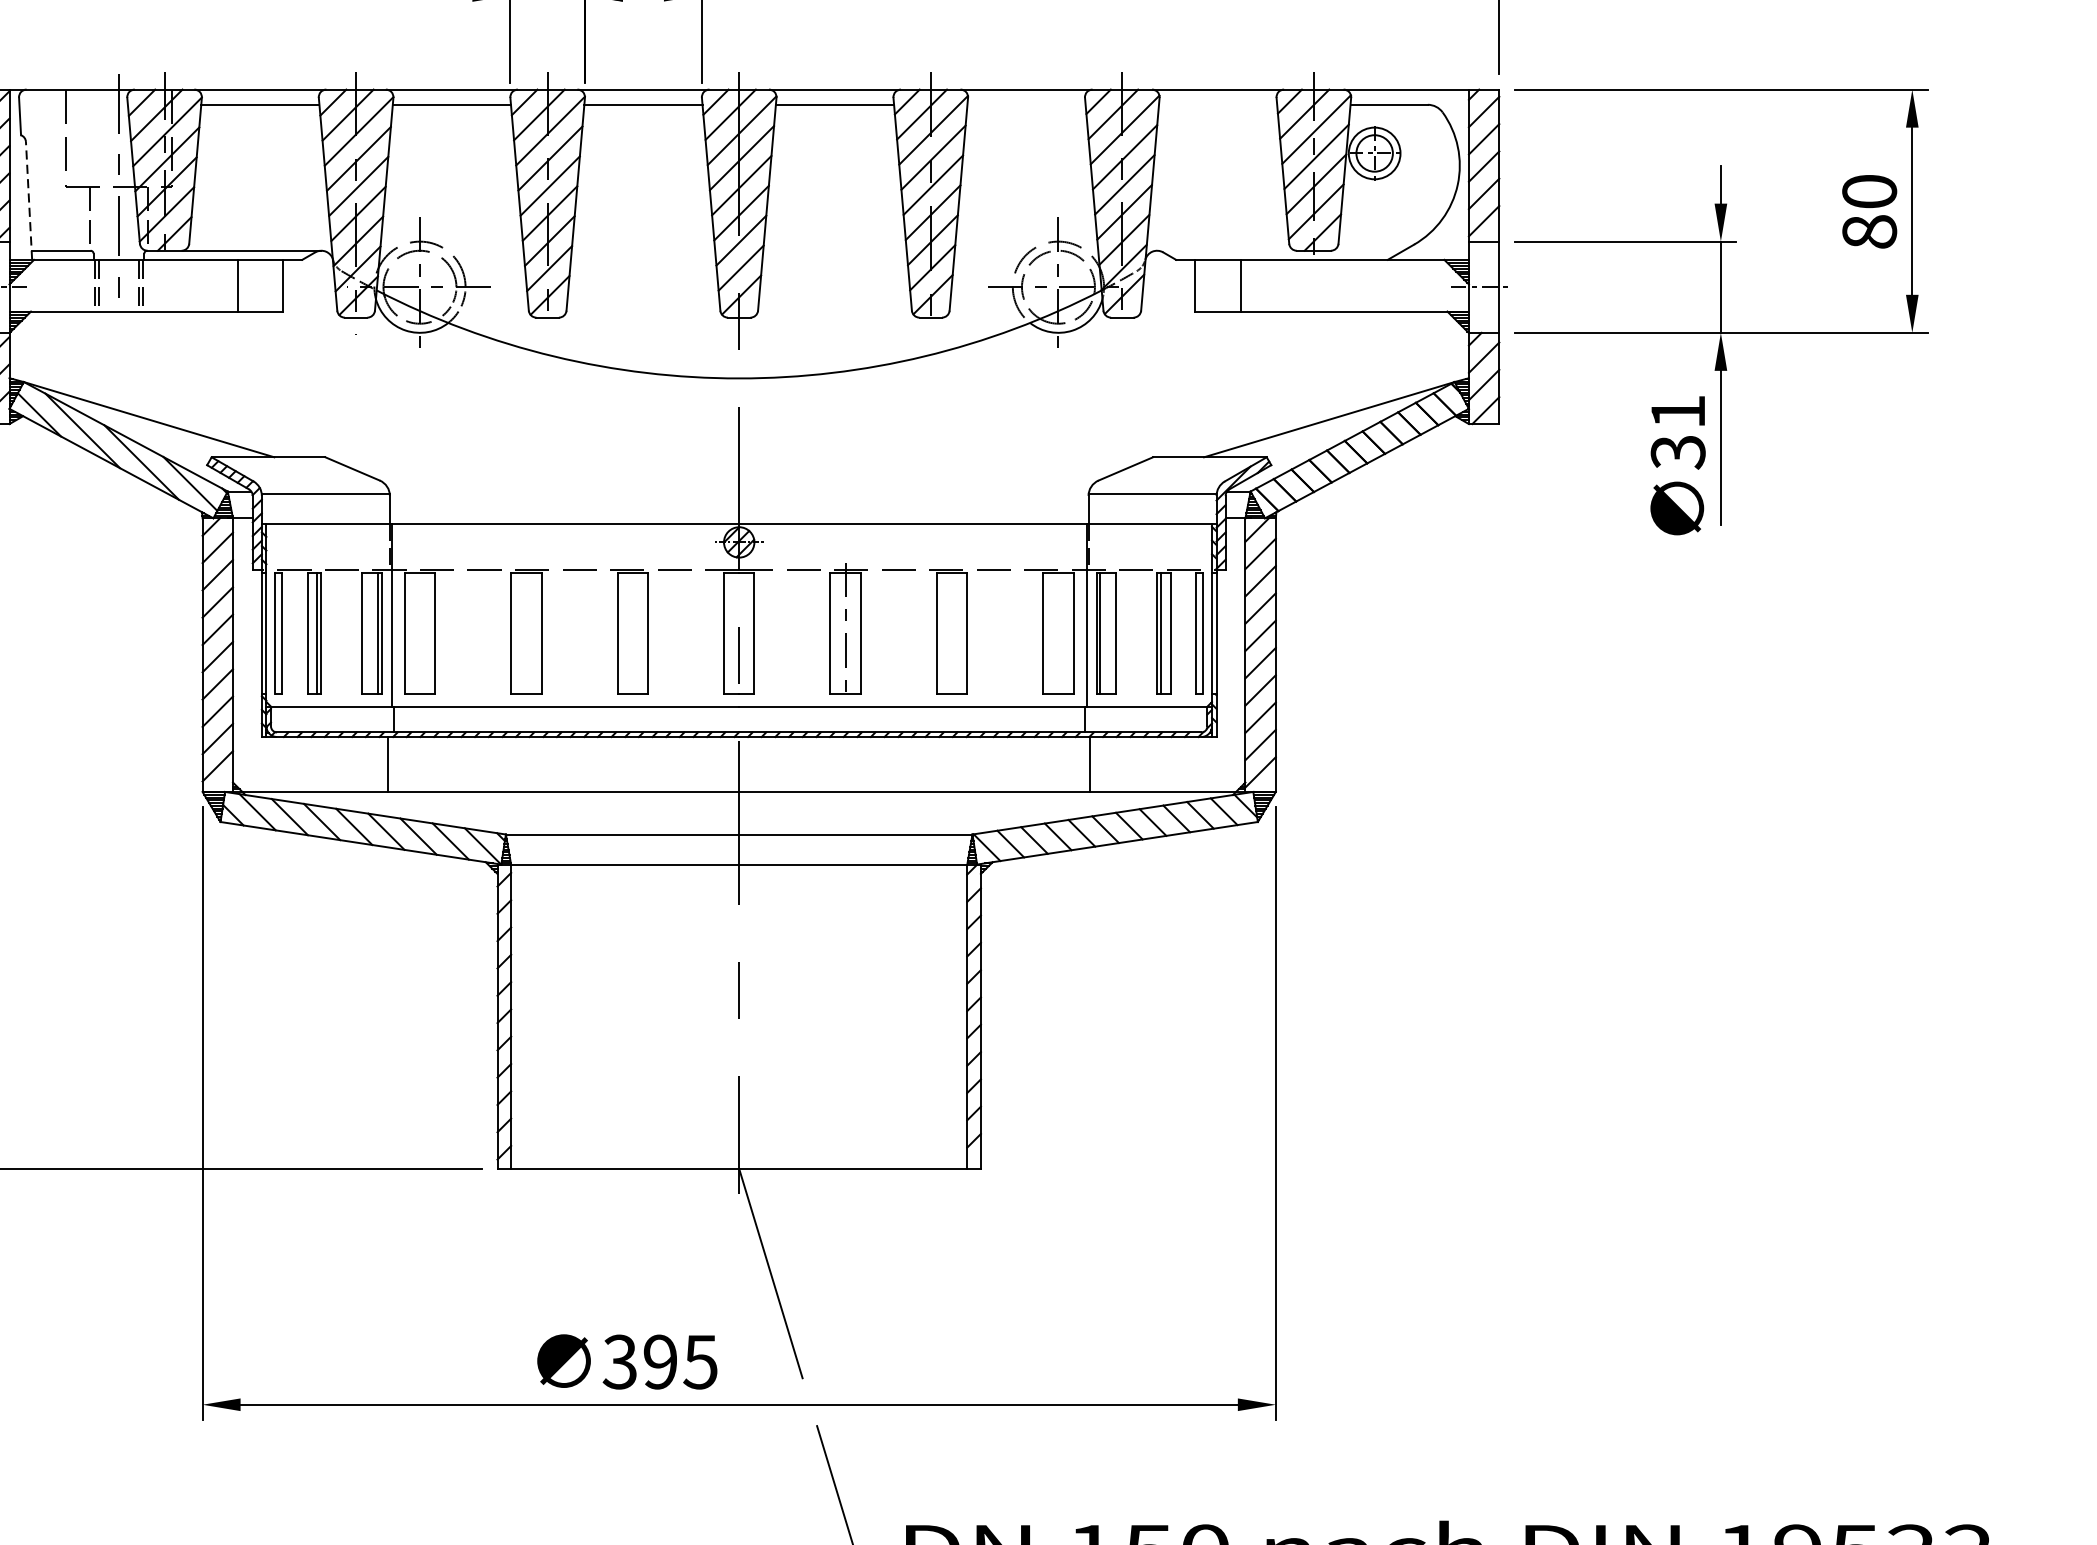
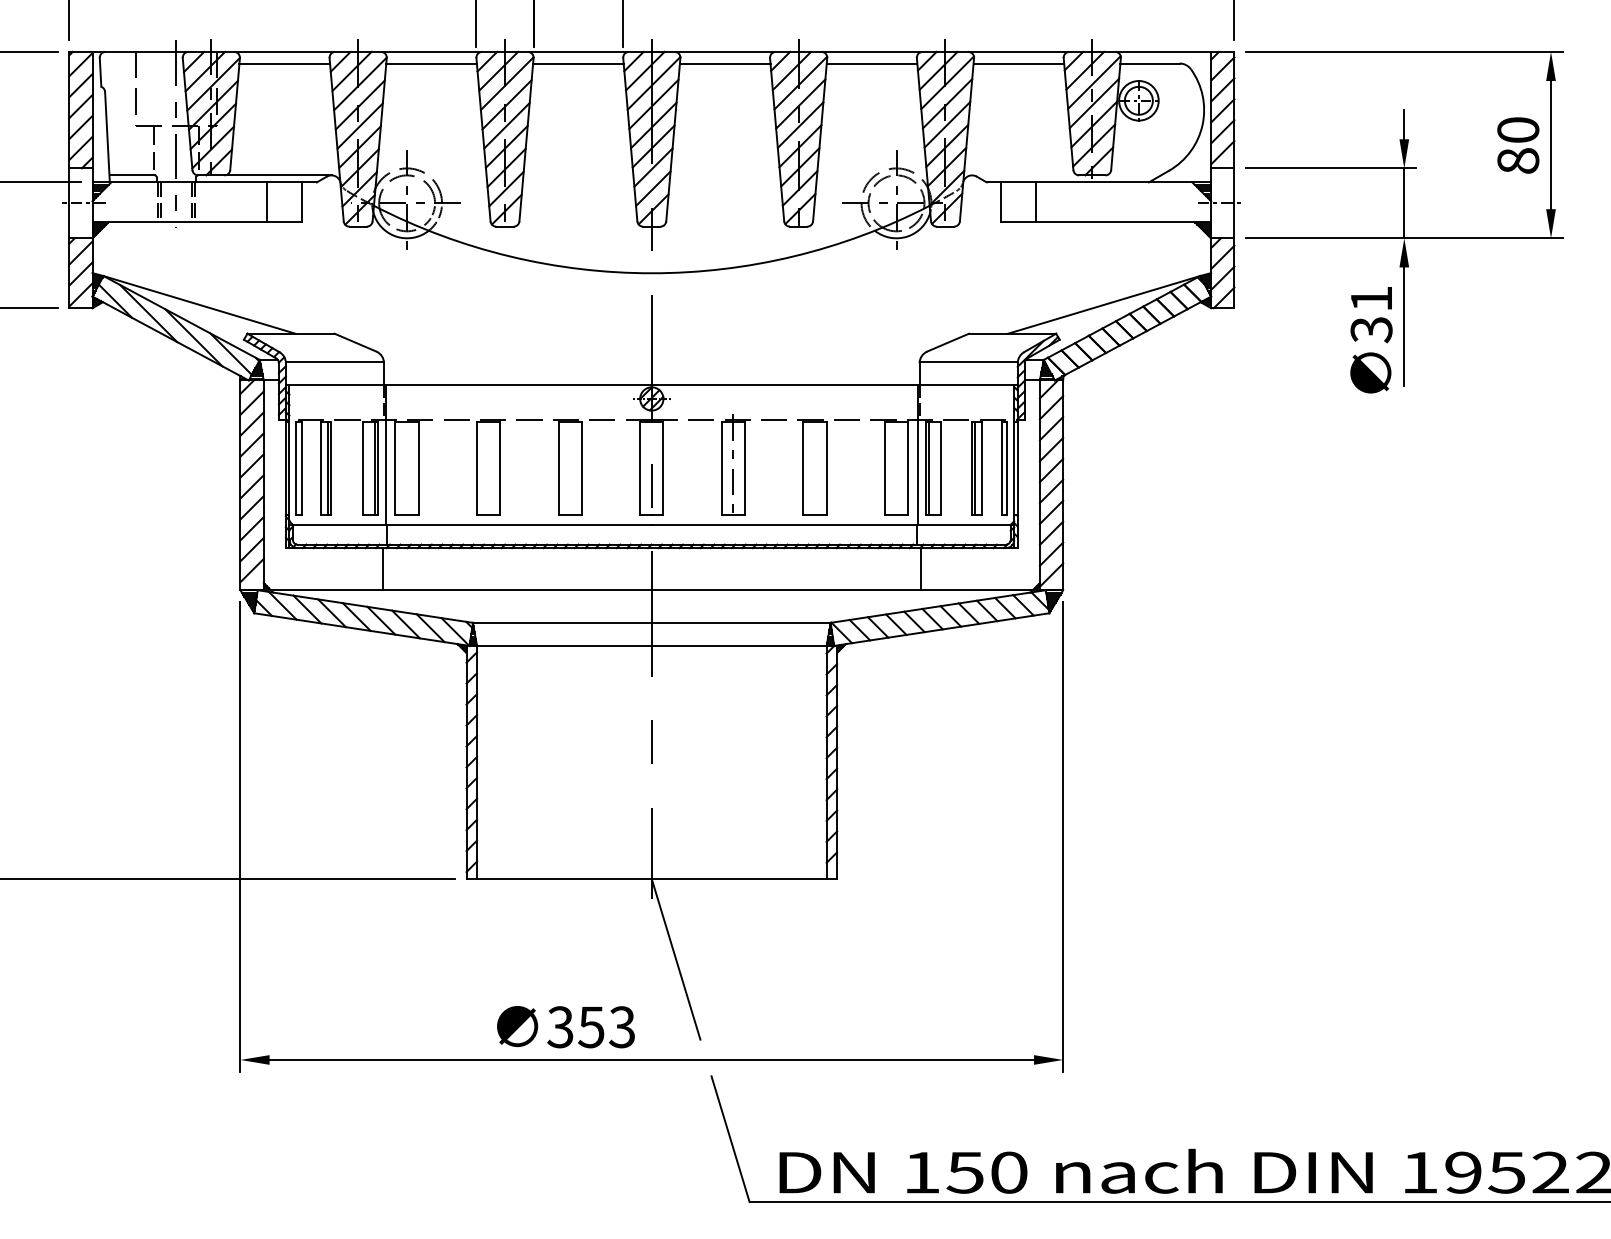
line: (1025, 104) -> (871, 63), added
line: (1217, 104) -> (1018, 63), added
line: (29, 200) -> (107, 136), dashed -> solid
text: (680, 1362) -> (606, 1027), 395 -> 353

